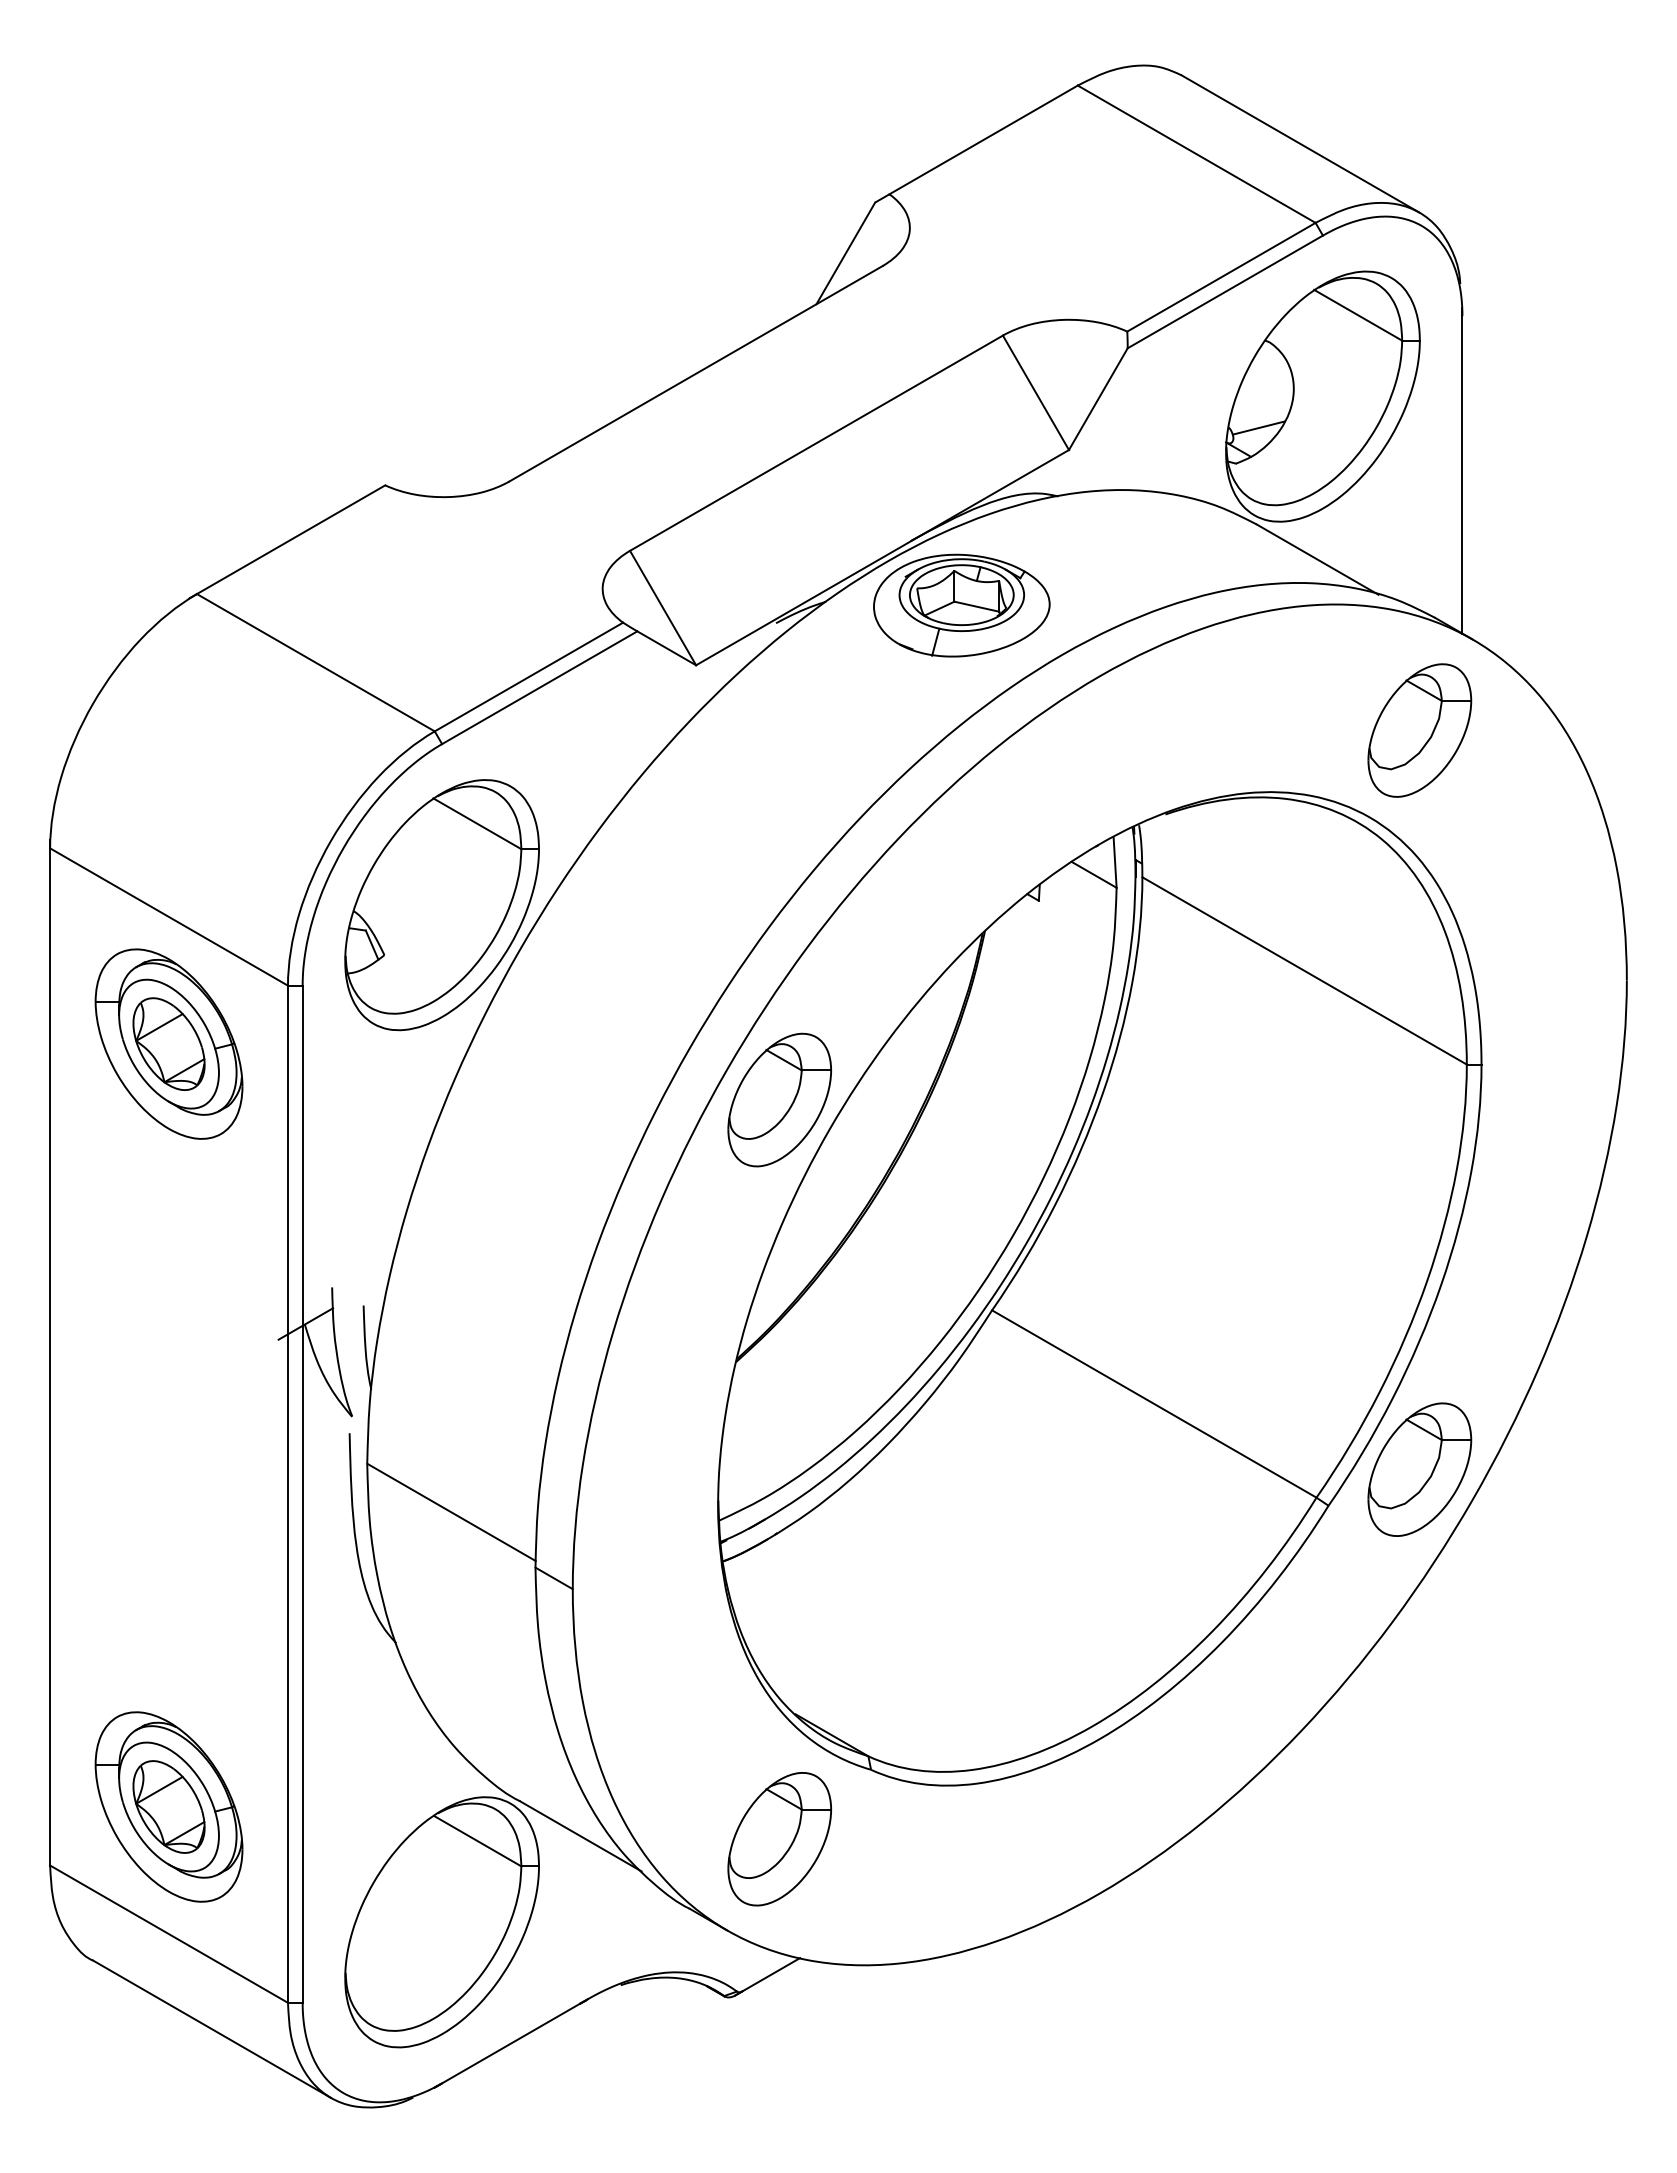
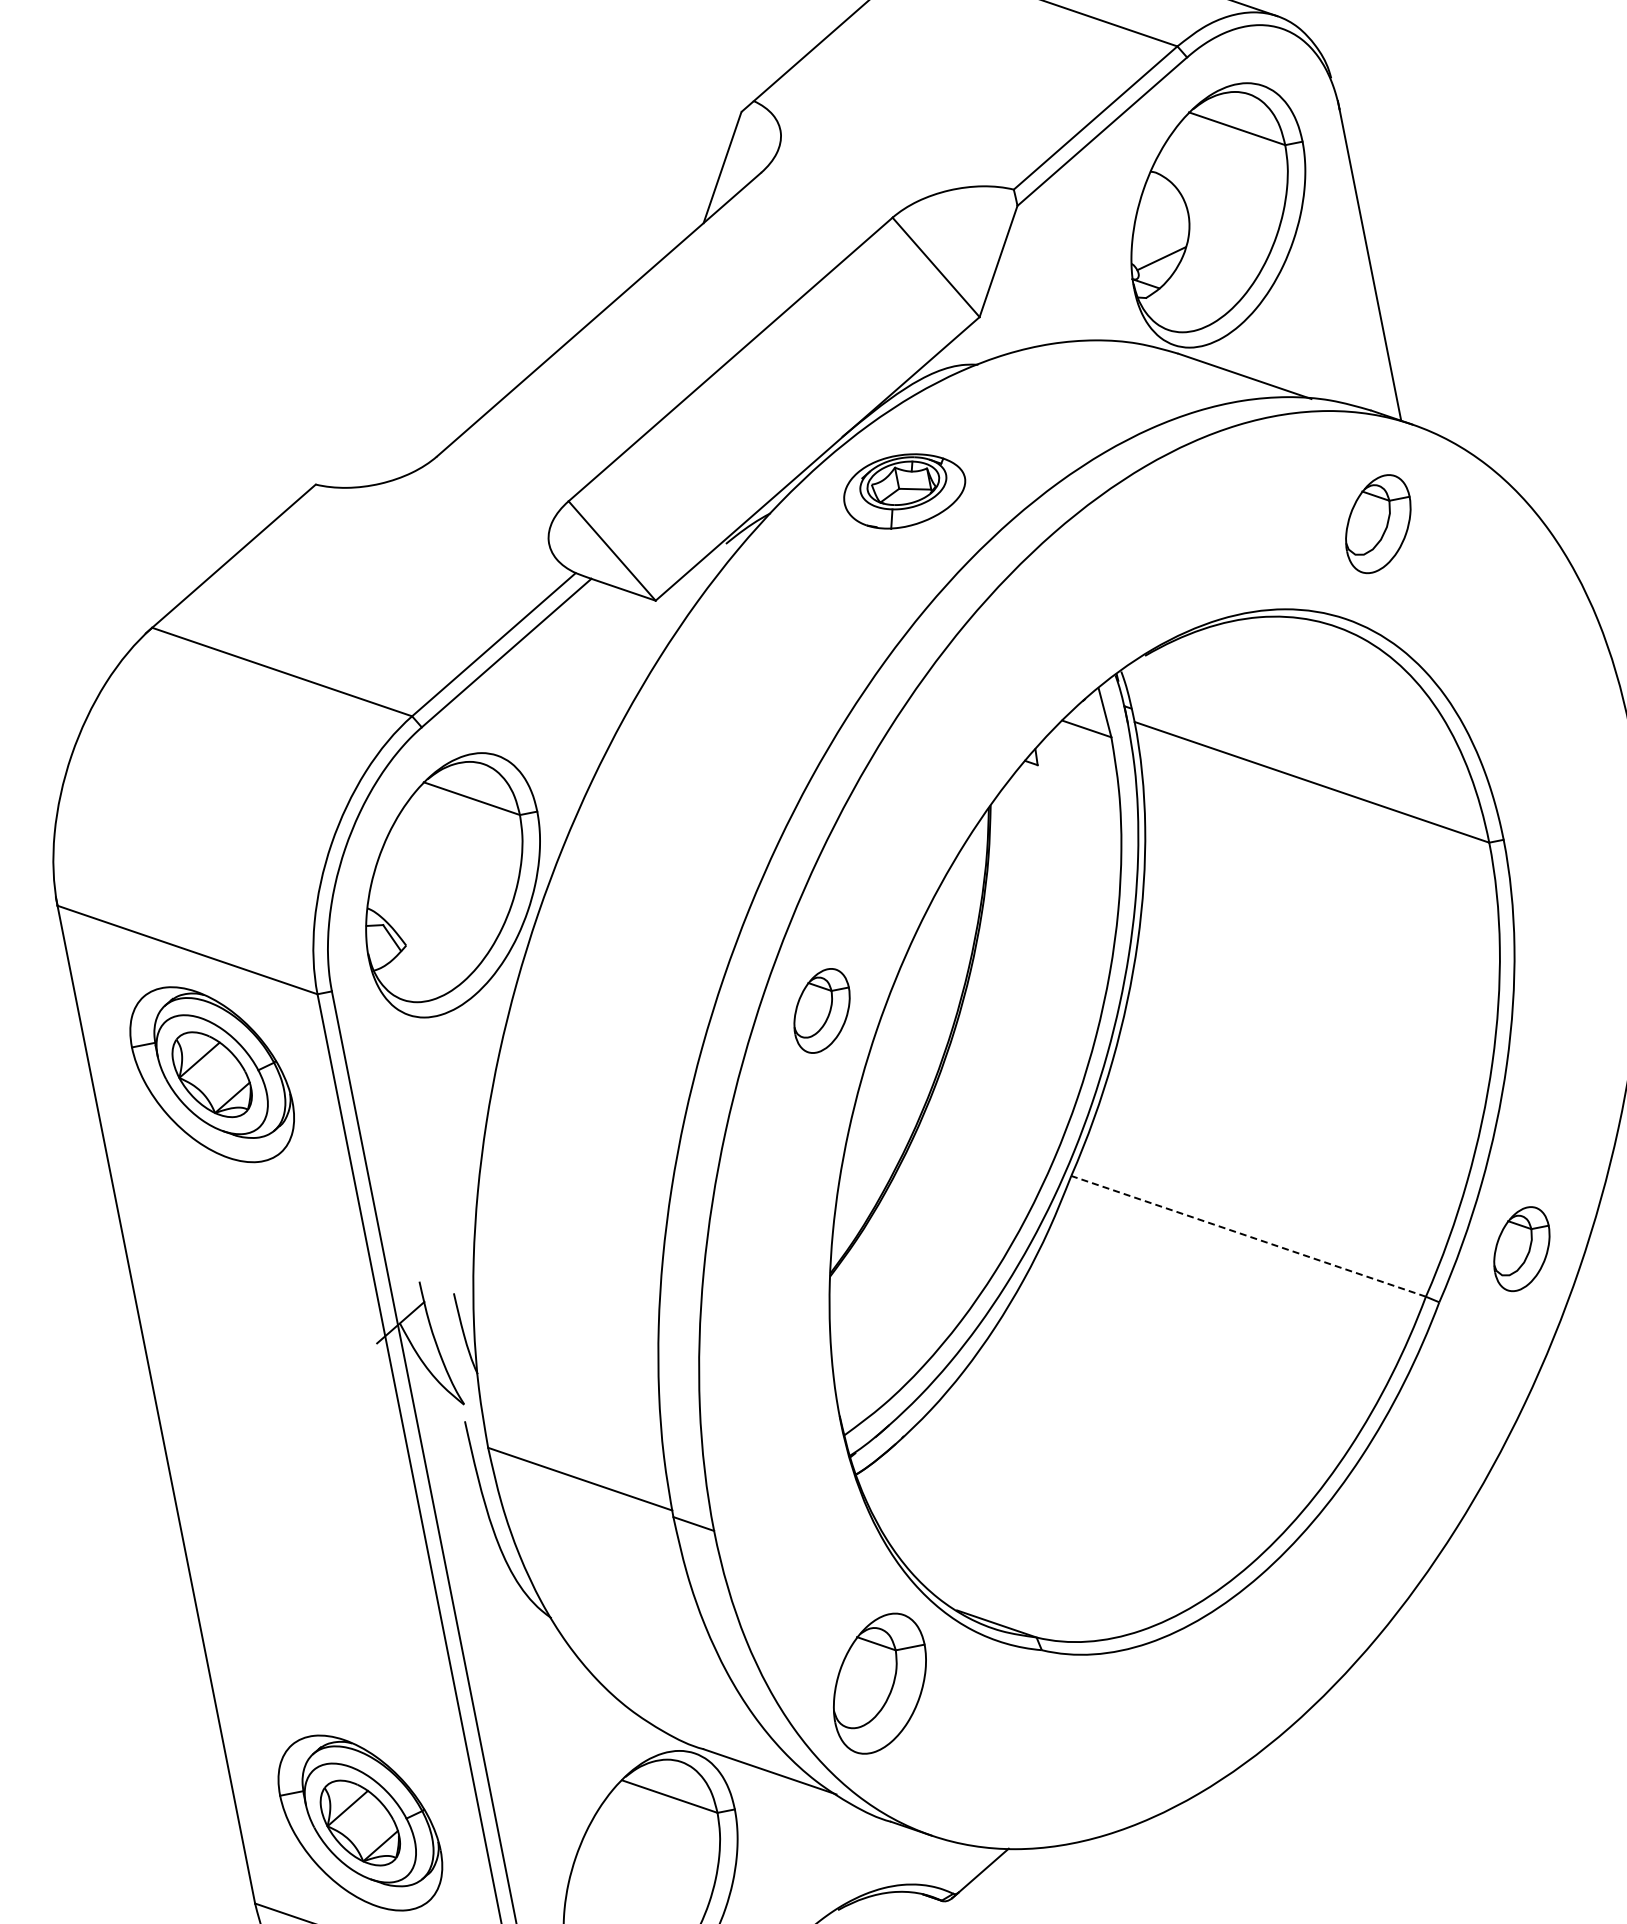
part: (961, 605) -> (904, 490), size x0.7
part: (1419, 730) -> (1377, 524), size x0.7
part: (779, 1099) -> (821, 1010), size x0.6
line: (1153, 1403) -> (1247, 1236), solid -> dashed
part: (1419, 1469) -> (1521, 1249), size x0.6
part: (779, 1839) -> (879, 1684), moved

